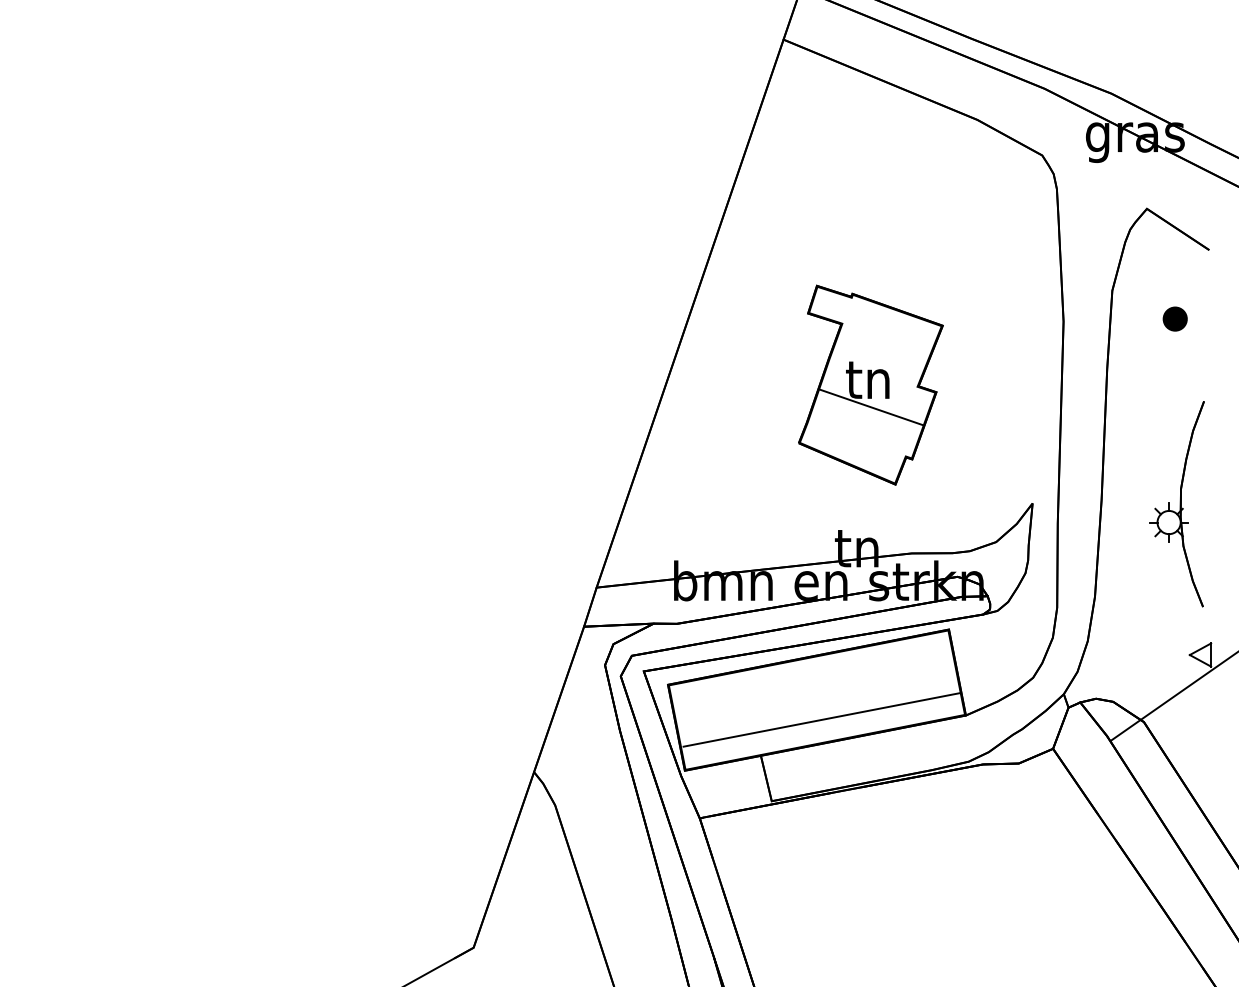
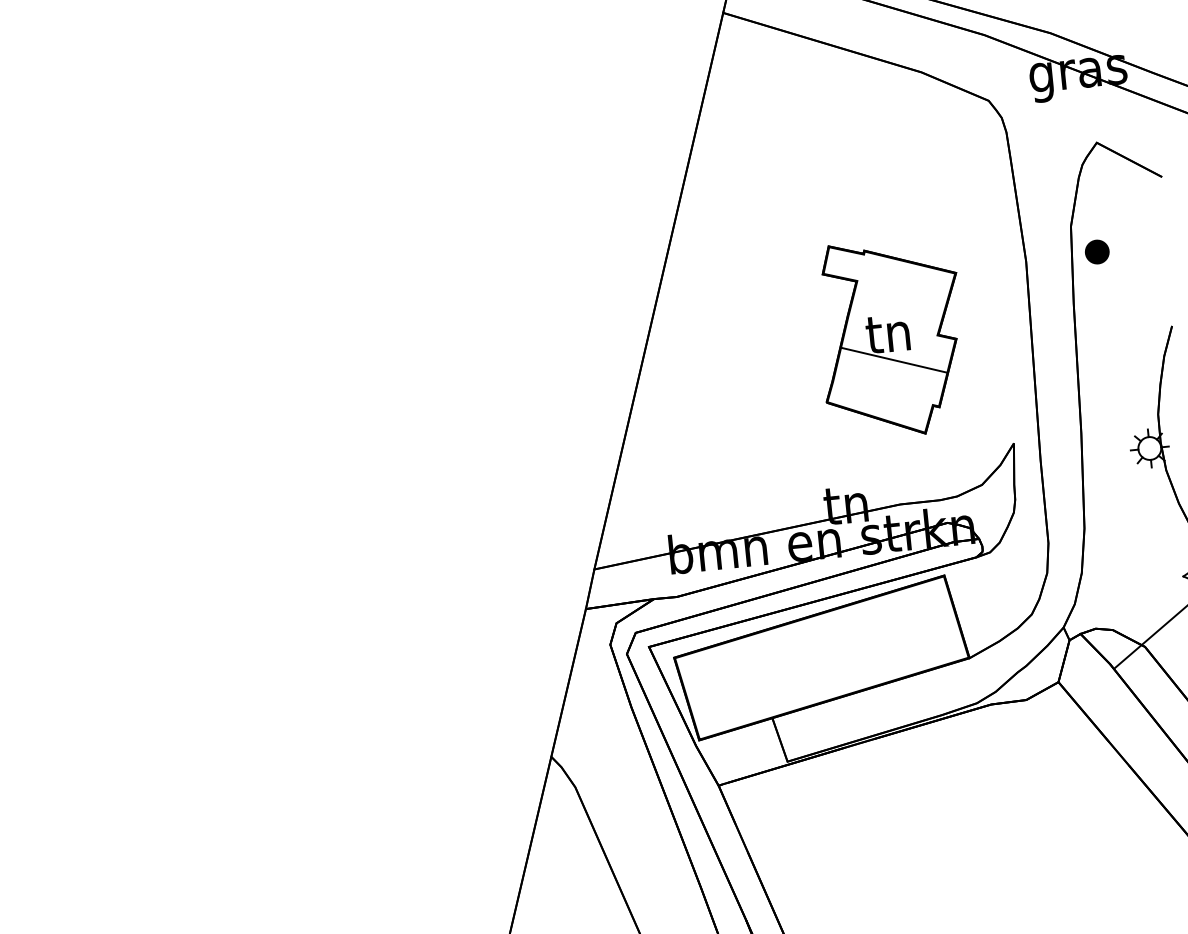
part: (1174, 318) -> (1096, 251), moved
part: (870, 384) -> (891, 337), moved
line: (821, 719) -> (828, 676), removed

